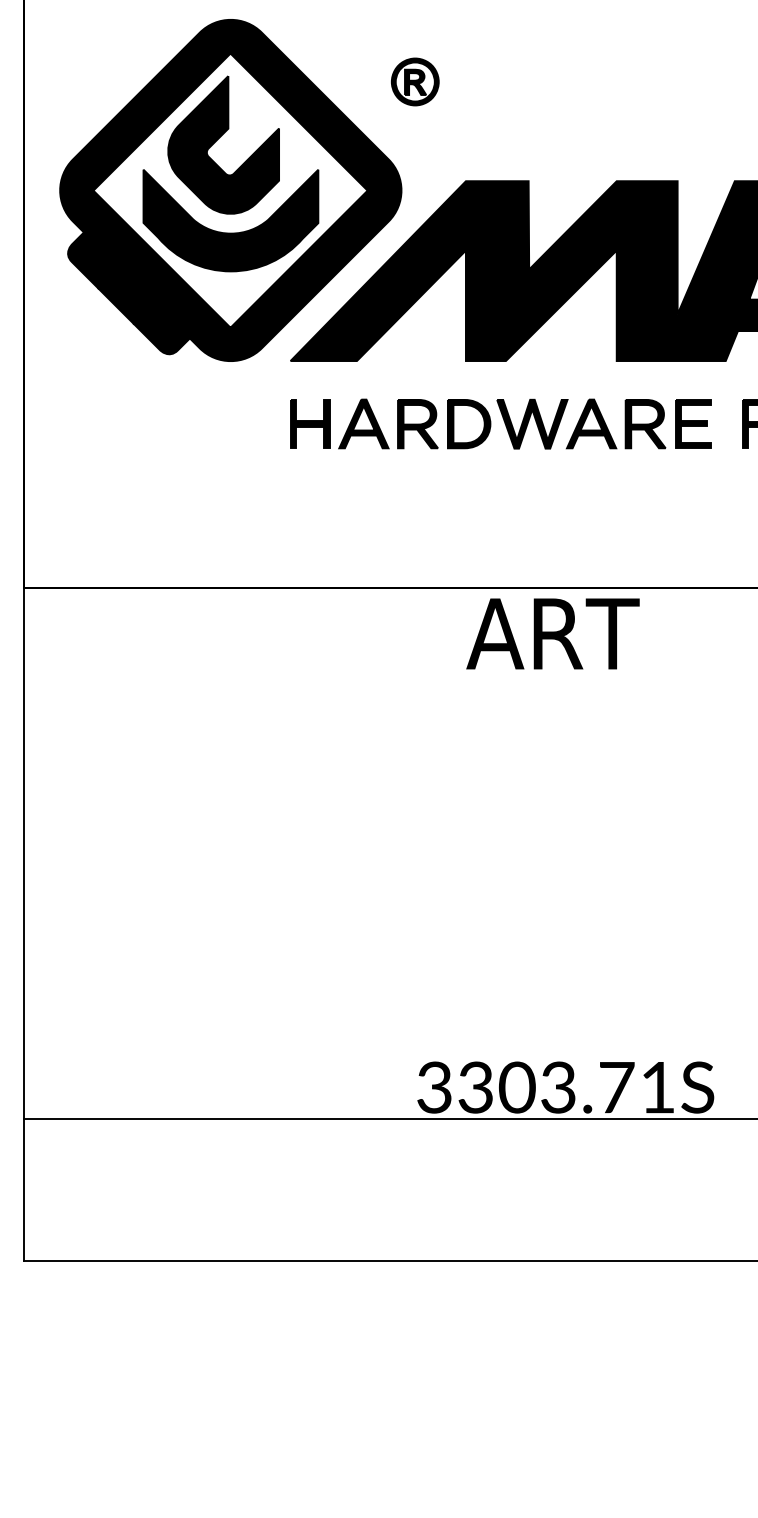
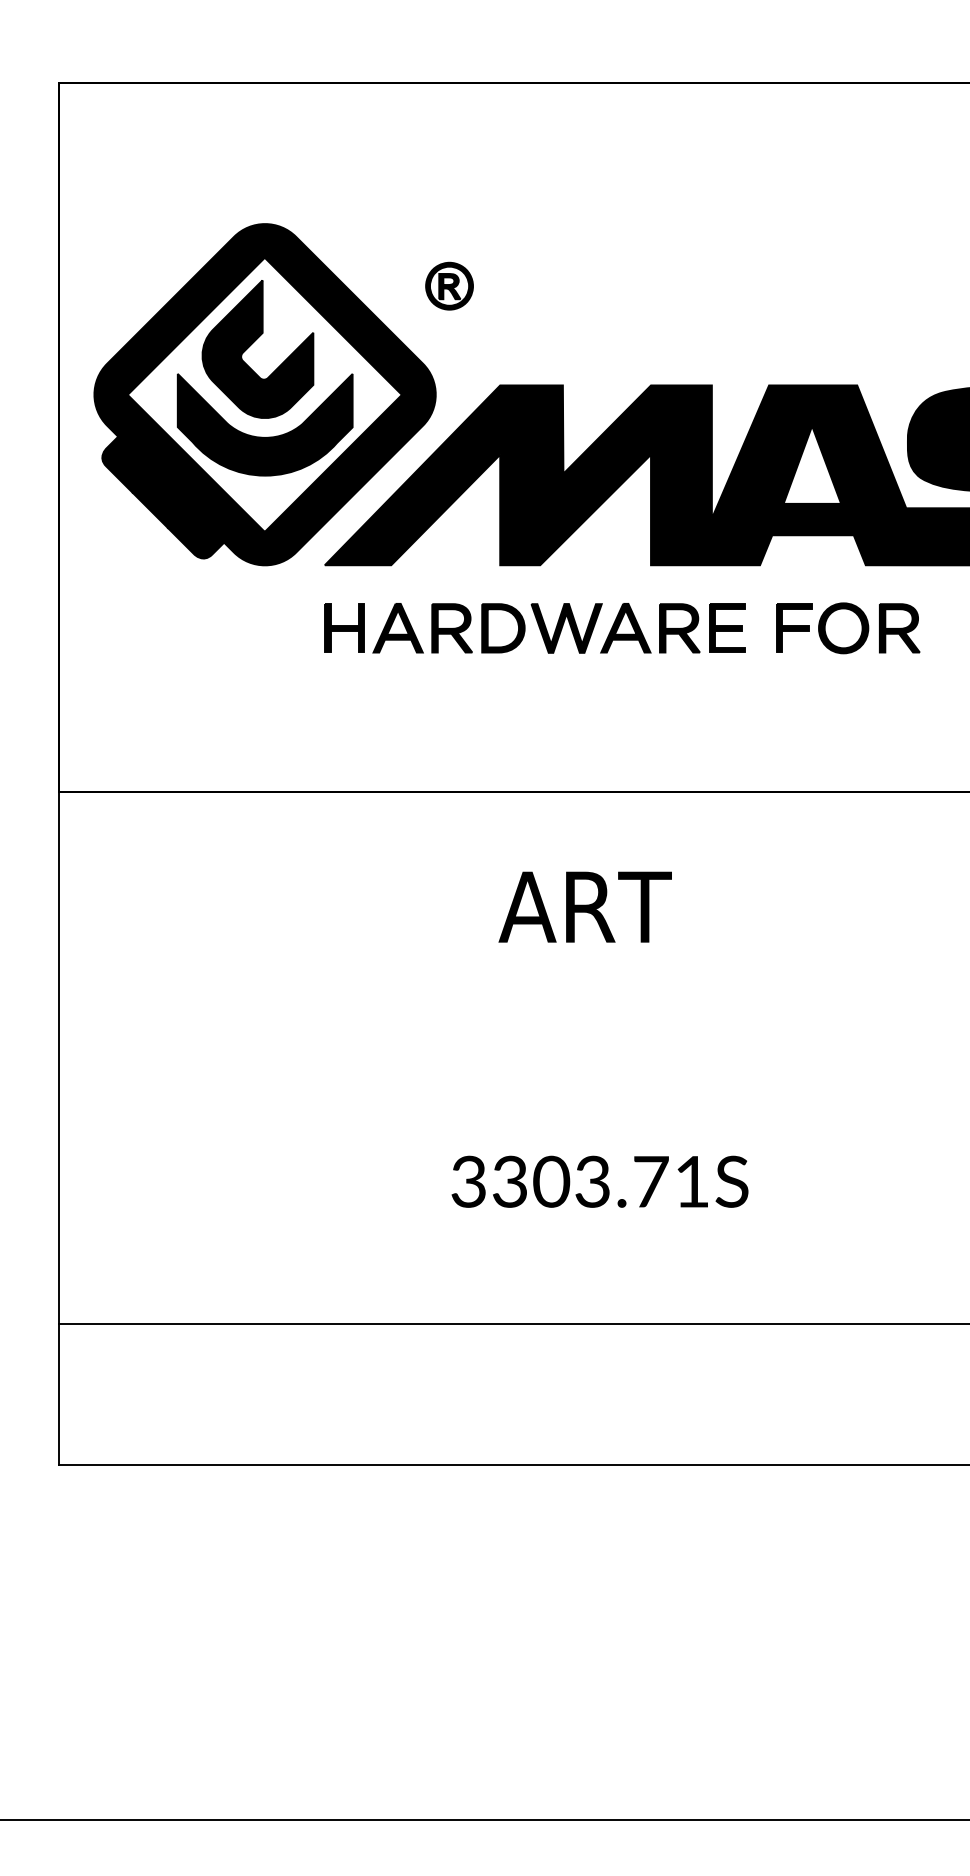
text: (552, 633) -> (584, 906), moved
text: (565, 1087) -> (599, 1181), moved

